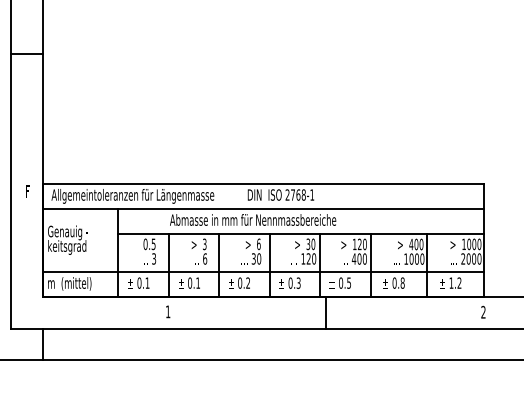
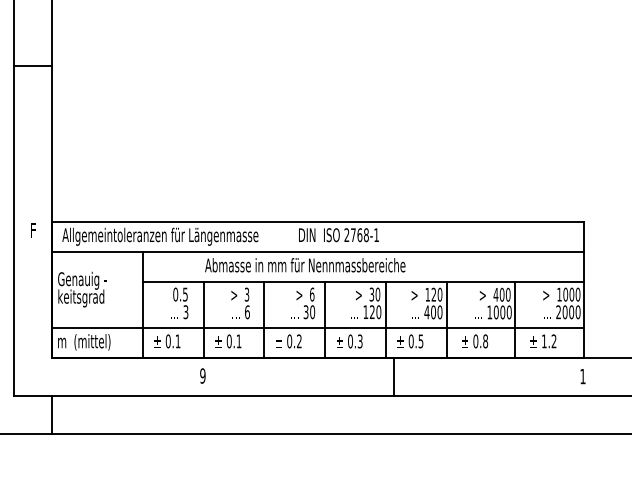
text: (167, 311) -> (202, 375), 1 -> 9
text: (483, 311) -> (582, 375), 2 -> 1

